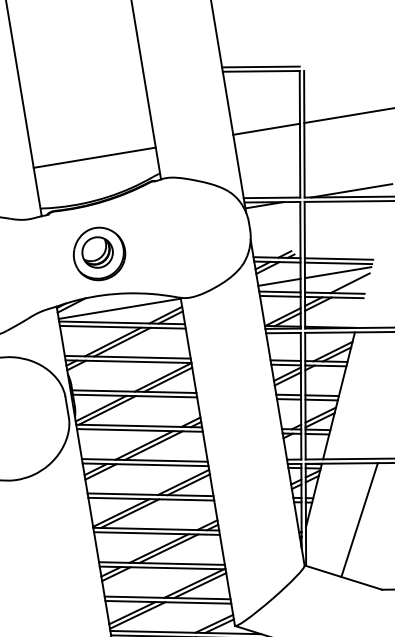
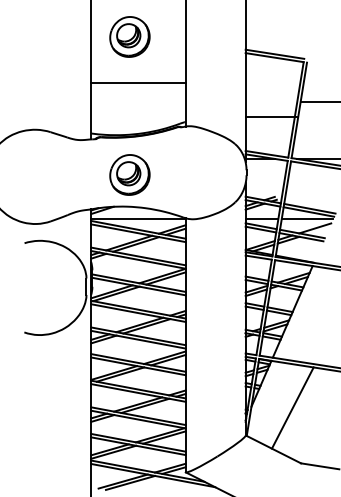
part: (69, 75) -> (129, 36), added
line: (266, 128) -> (271, 116), moved
line: (94, 157) -> (138, 82), moved

